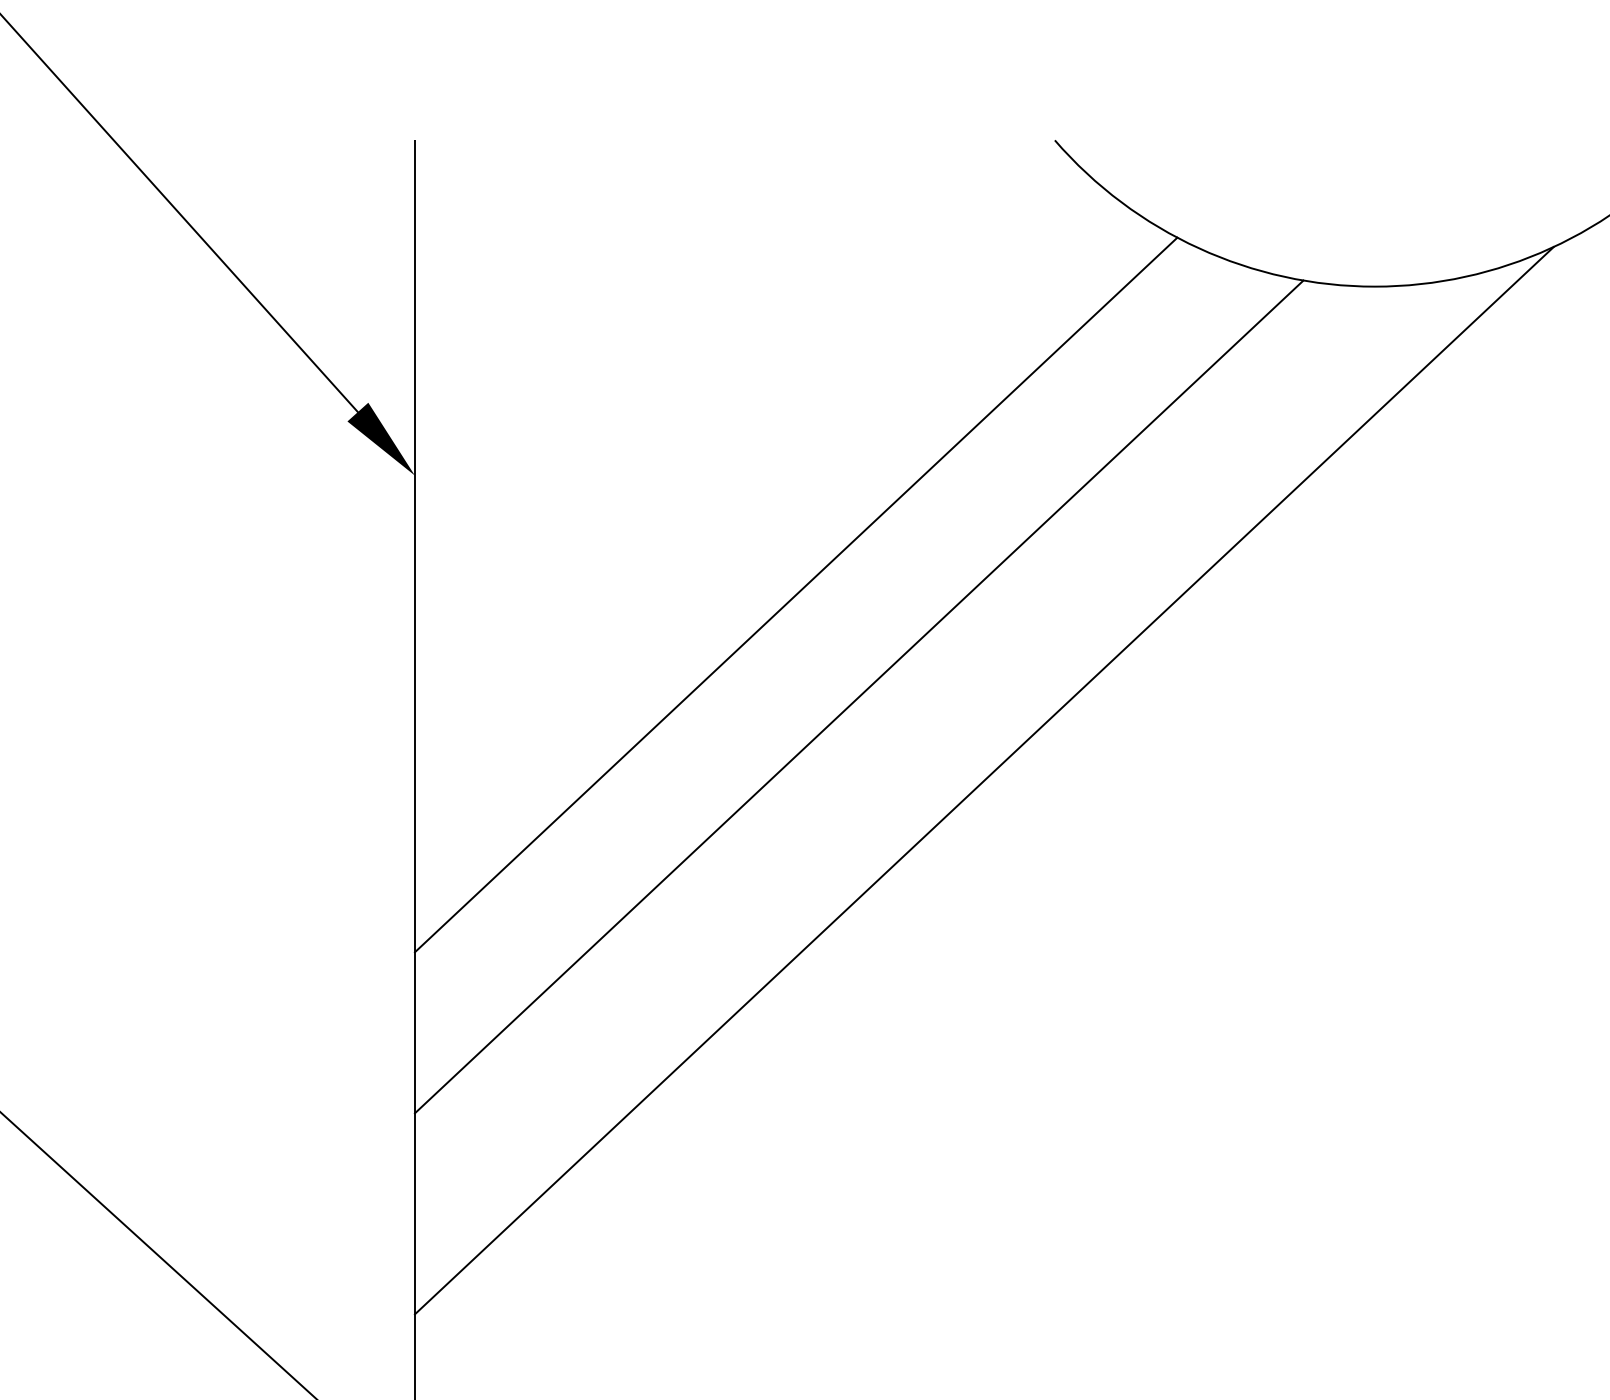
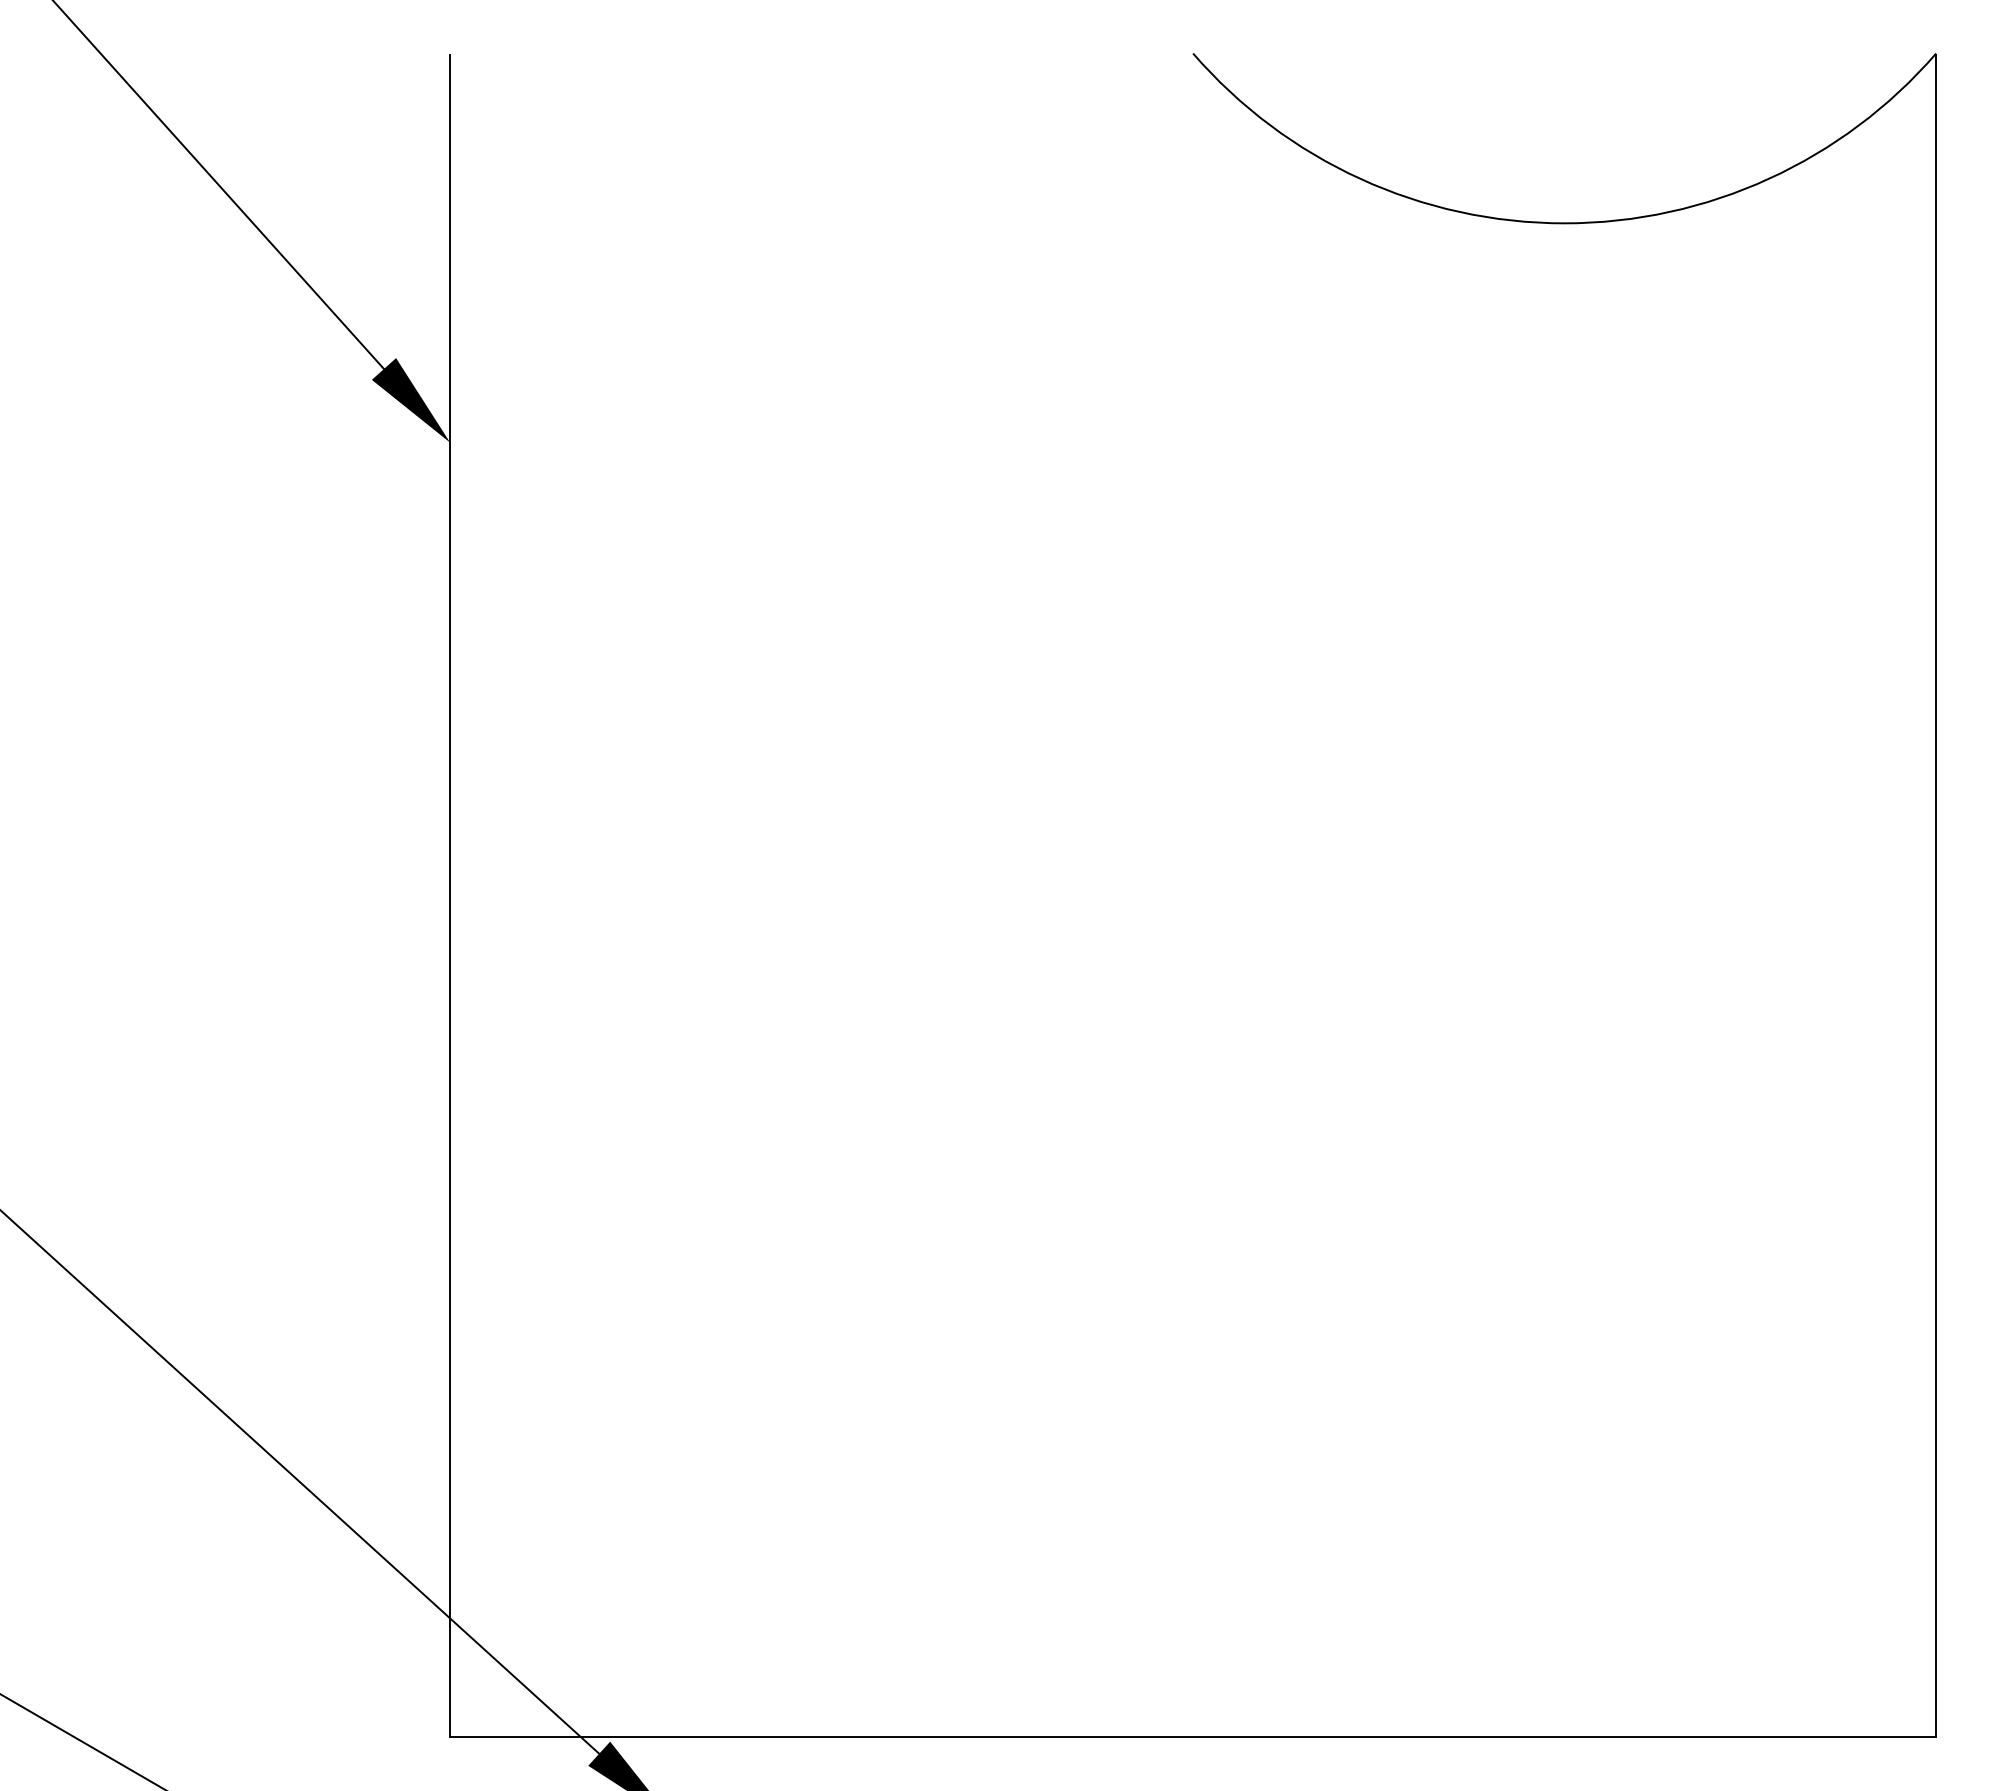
line: (795, 595) -> (892, 581), removed
line: (858, 696) -> (965, 699), removed
line: (984, 780) -> (1111, 796), removed

